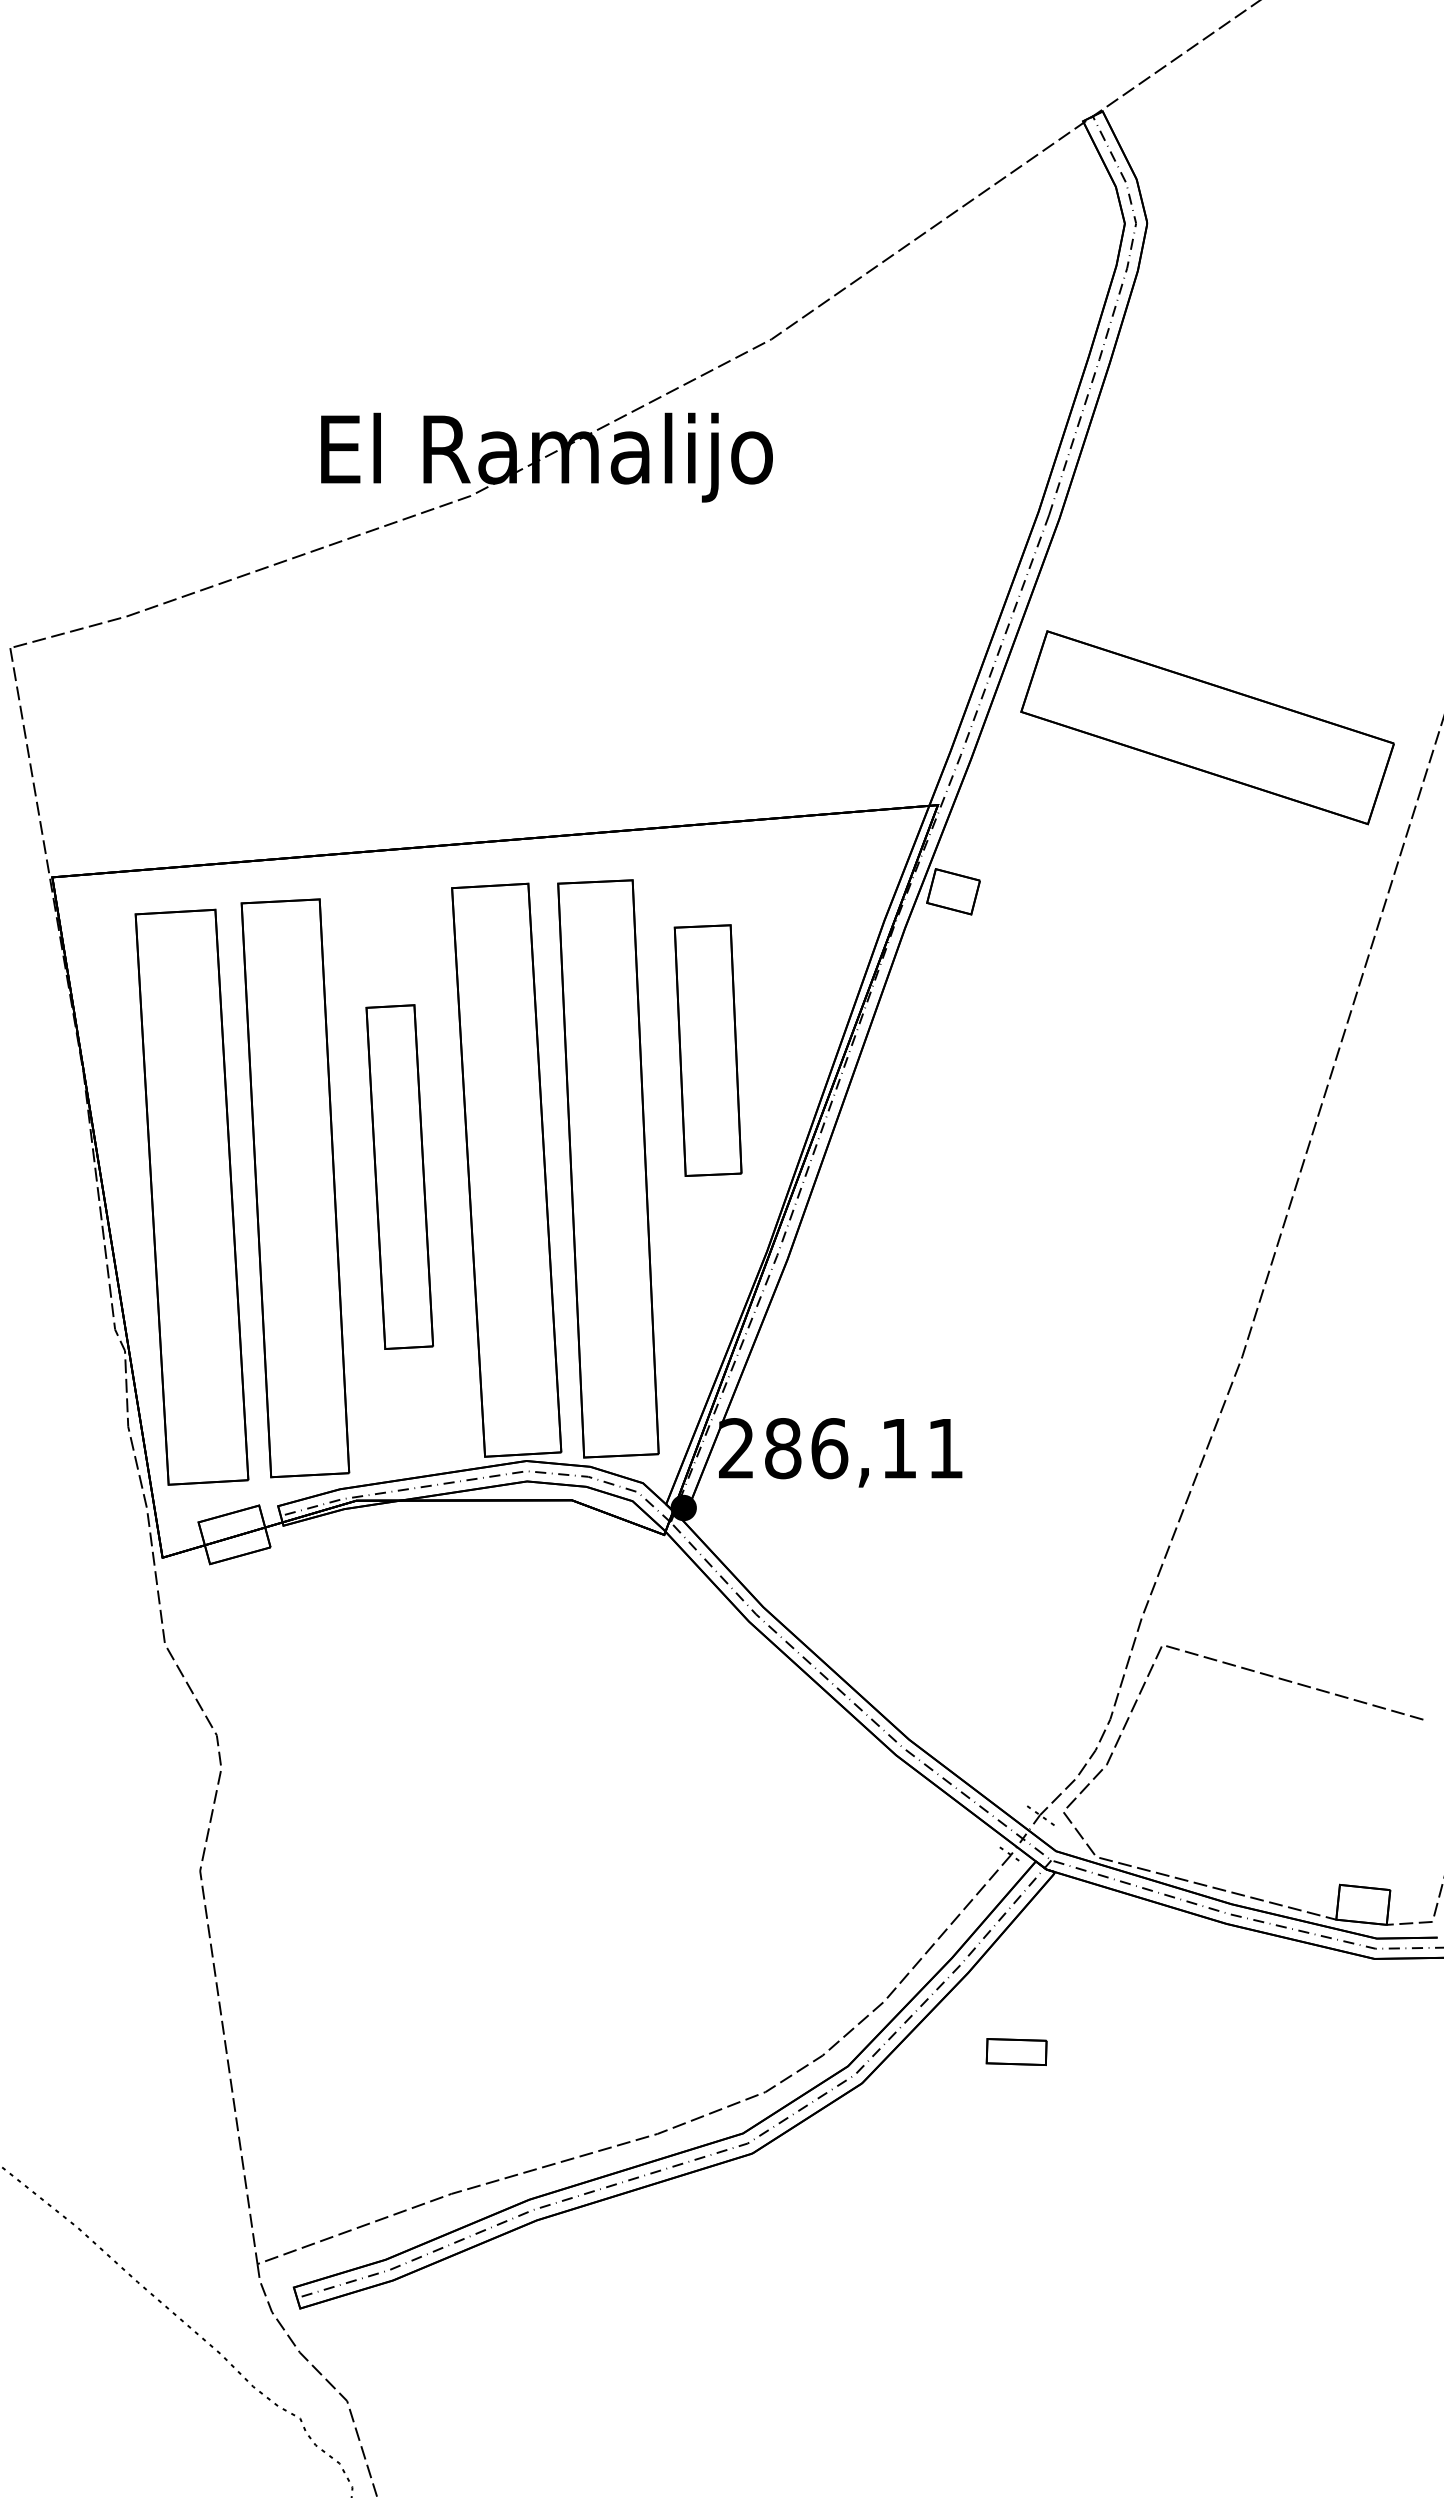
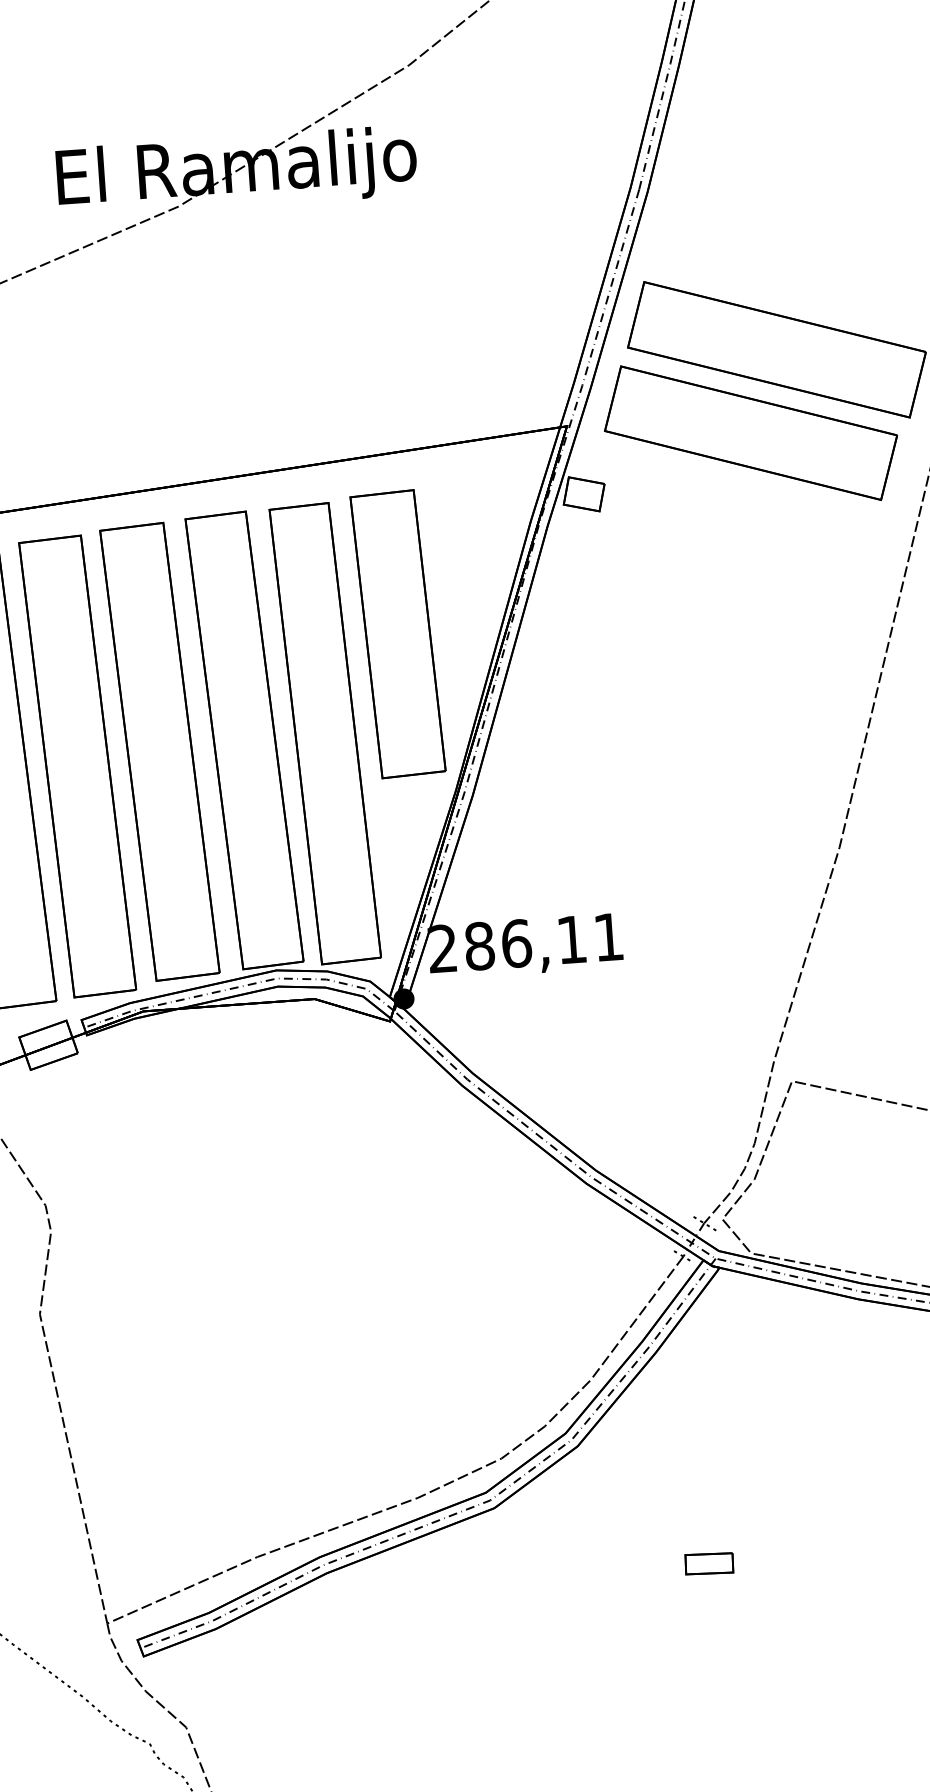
part: (1167, 829) -> (750, 432), added
part: (707, 1050) -> (397, 634), size x1.43
part: (399, 1176) -> (159, 751), size x1.67
part: (1016, 2051) -> (709, 1563), moved

